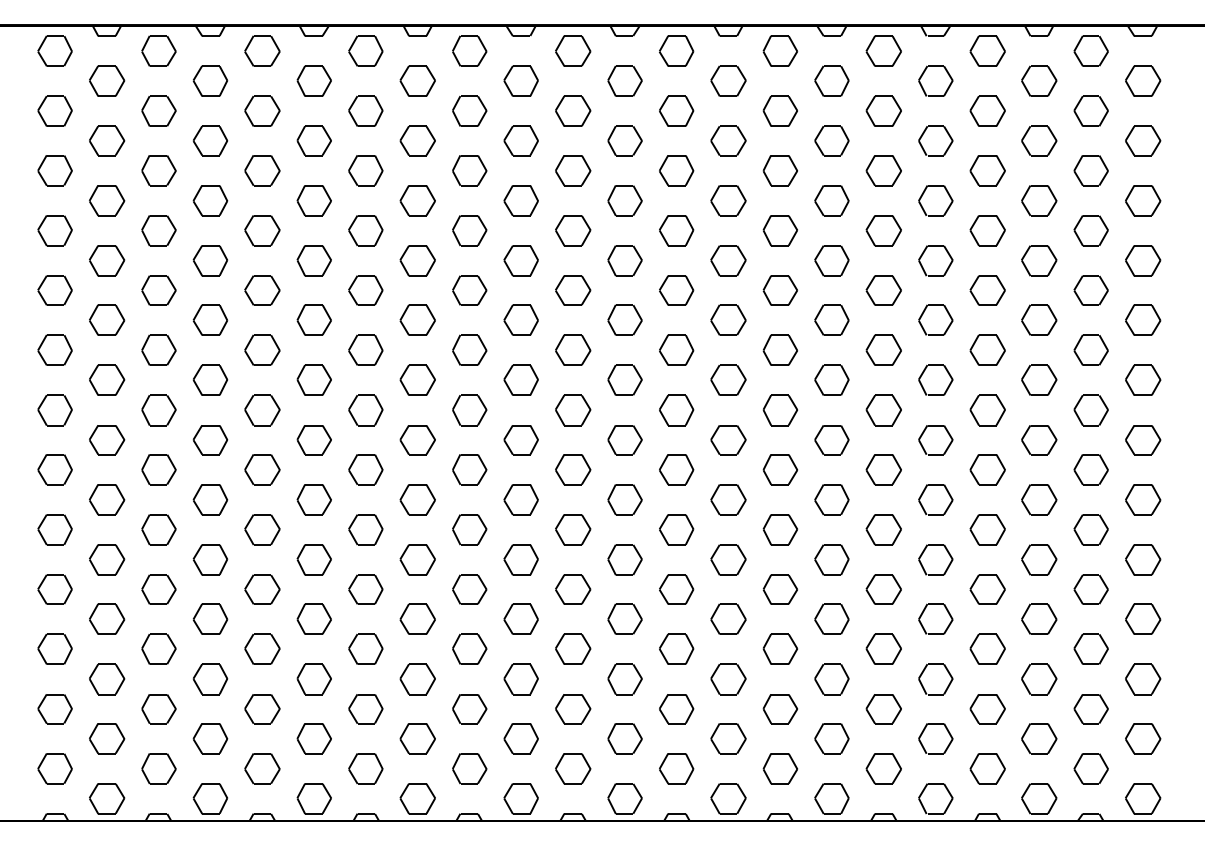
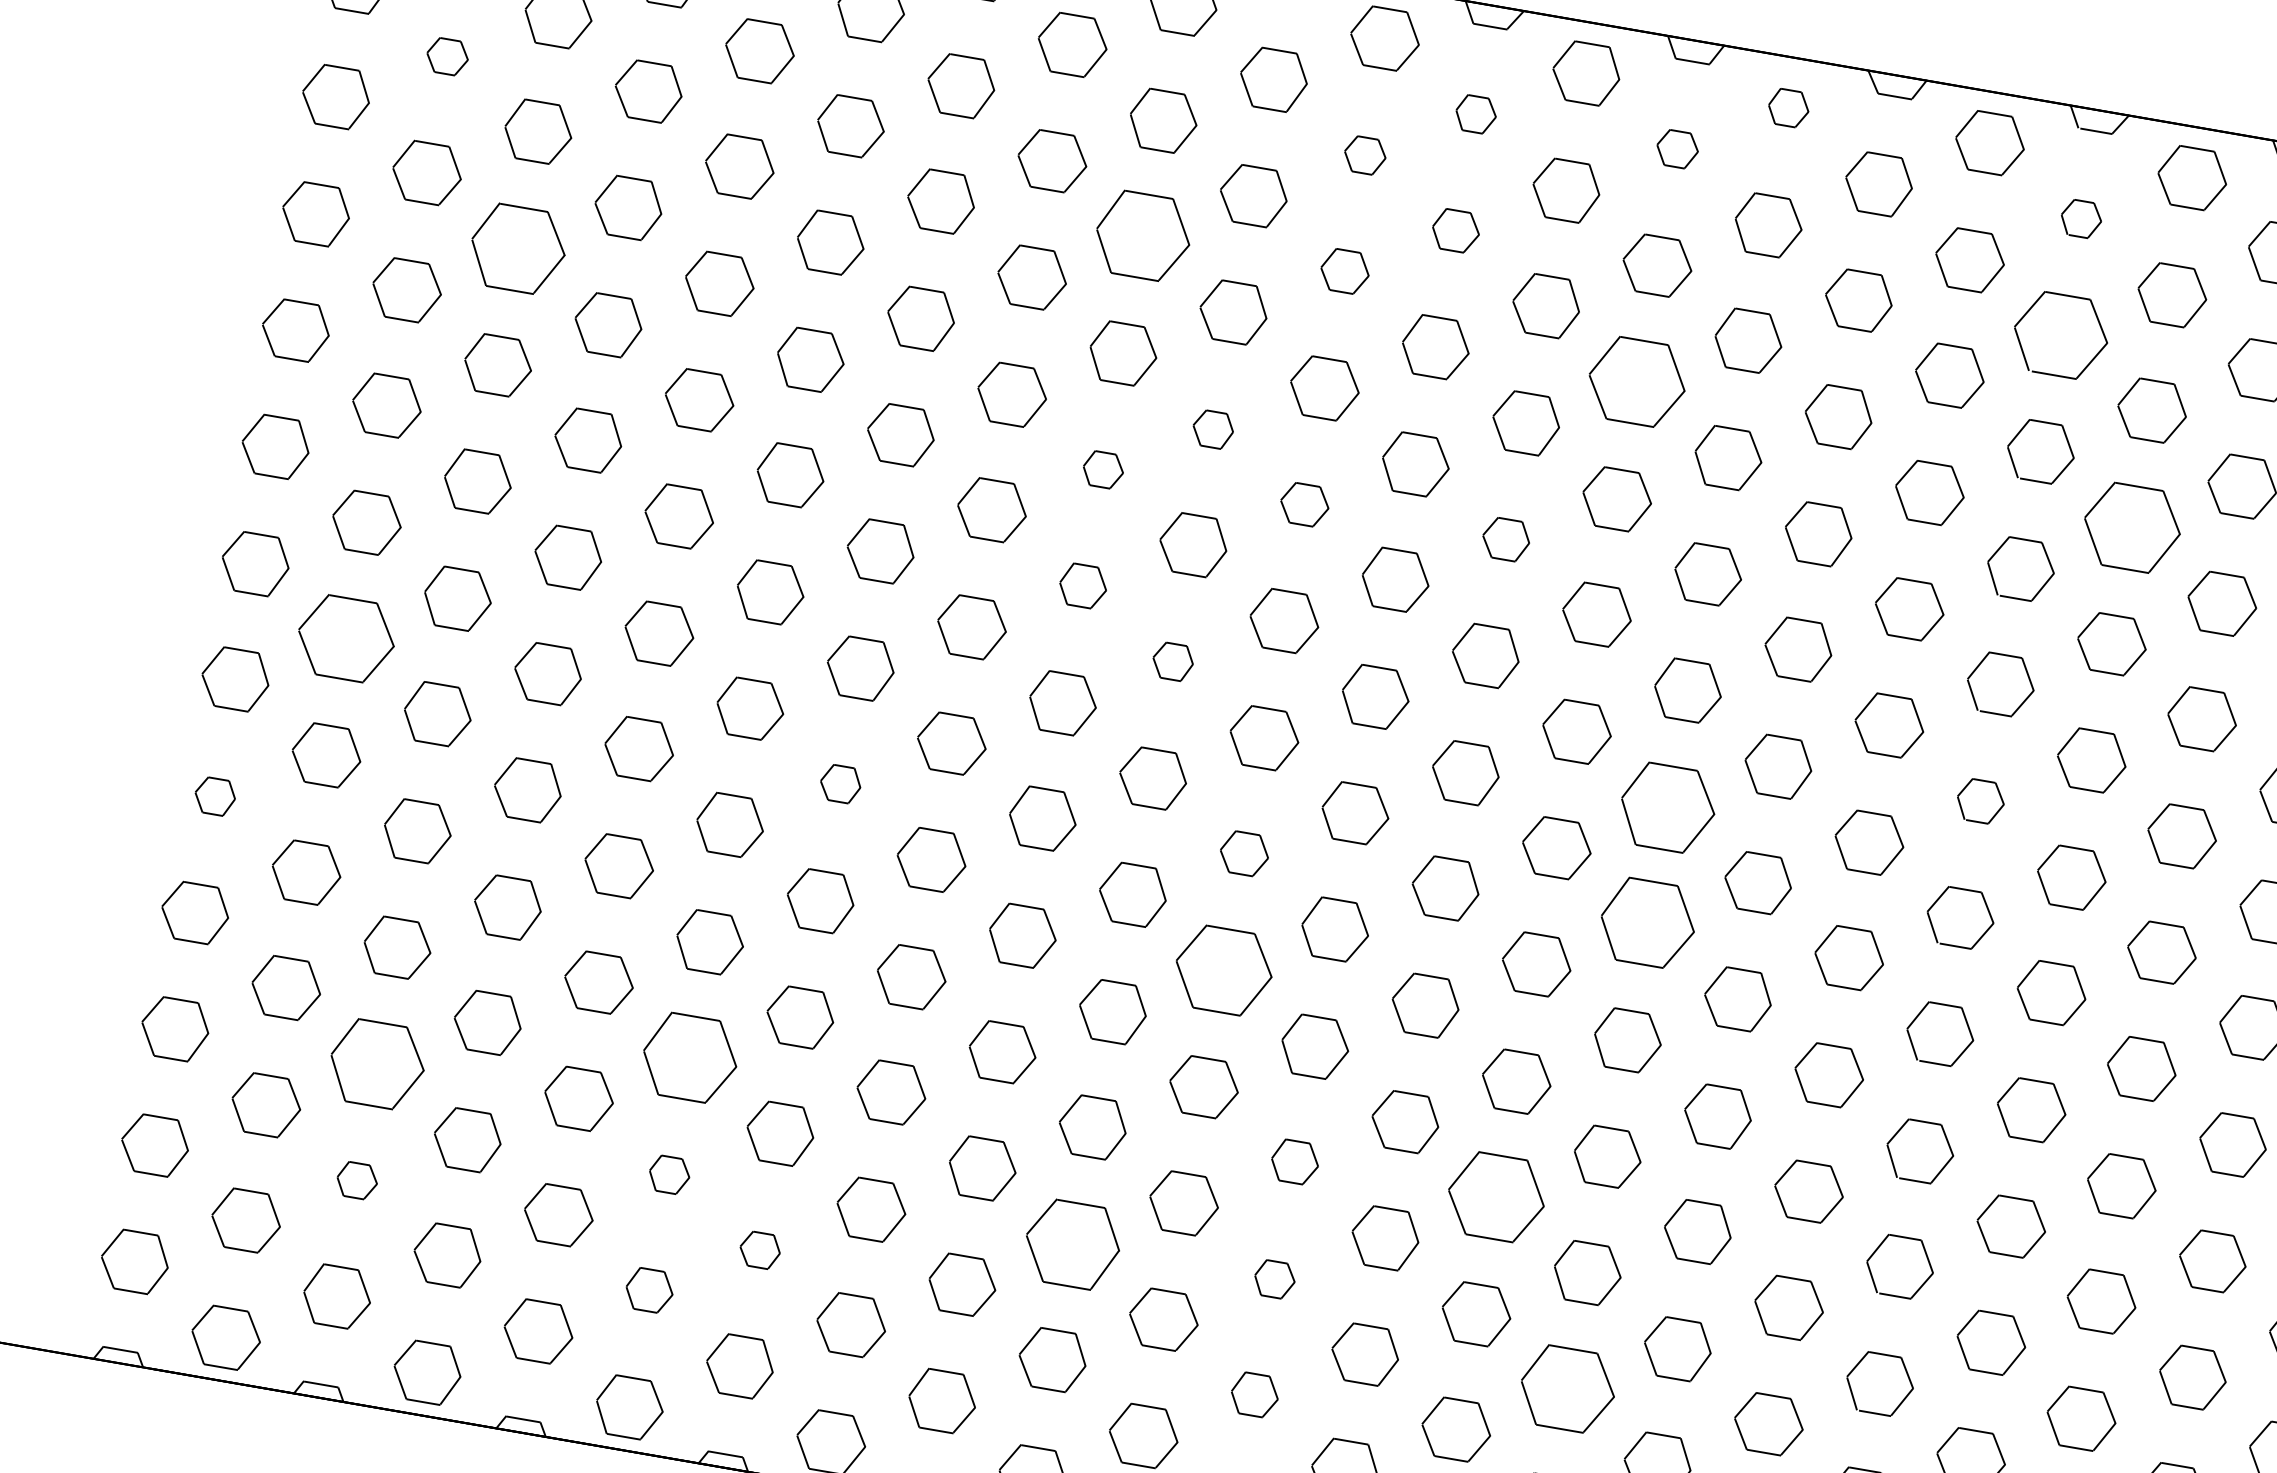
part: (780, 50) -> (1789, 106), size x0.6
part: (624, 80) -> (1475, 112), size x0.6
part: (728, 80) -> (1677, 147), size x0.6
part: (935, 80) -> (2080, 217), size x0.6
part: (573, 110) -> (1365, 154), size x0.6
part: (107, 140) -> (448, 55), size x0.6
part: (624, 140) -> (1455, 229), size x0.7
part: (935, 140) -> (2060, 334), size x1.4
part: (469, 170) -> (1143, 236), size x1.4
part: (573, 170) -> (1345, 270), size x0.7
part: (728, 200) -> (1637, 381), size x1.4
part: (158, 230) -> (517, 248), size x1.4
part: (987, 230) -> (2131, 527), size x1.4
part: (520, 260) -> (1212, 428), size x0.6
part: (469, 290) -> (1102, 469), size x0.6
part: (573, 290) -> (1305, 504), size x0.7
part: (676, 290) -> (1505, 539), size x0.7
part: (469, 349) -> (1082, 584), size x0.7
part: (520, 379) -> (1172, 660), size x0.6
part: (935, 379) -> (1980, 799), size x0.7
part: (780, 410) -> (1668, 807), size x1.4
part: (107, 440) -> (347, 640), size x1.4
part: (365, 469) -> (840, 783), size x0.6
part: (573, 469) -> (1245, 853), size x0.7
part: (780, 469) -> (1648, 922), size x1.4
part: (54, 529) -> (214, 795), size x0.6
part: (573, 529) -> (1224, 970), size x1.4
part: (313, 618) -> (688, 1055), size x1.4
part: (624, 618) -> (1294, 1160), size x0.7
part: (728, 618) -> (1496, 1195), size x1.4
part: (158, 648) -> (376, 1062), size x1.4
part: (313, 679) -> (668, 1174), size x0.6
part: (520, 679) -> (1071, 1244), size x1.4
part: (624, 679) -> (1273, 1279), size x0.6
part: (158, 709) -> (356, 1180), size x0.6
part: (365, 709) -> (759, 1250), size x0.6
part: (779, 709) -> (1565, 1389), size x1.4
part: (313, 738) -> (648, 1289), size x0.7
part: (624, 738) -> (1253, 1394), size x0.7

